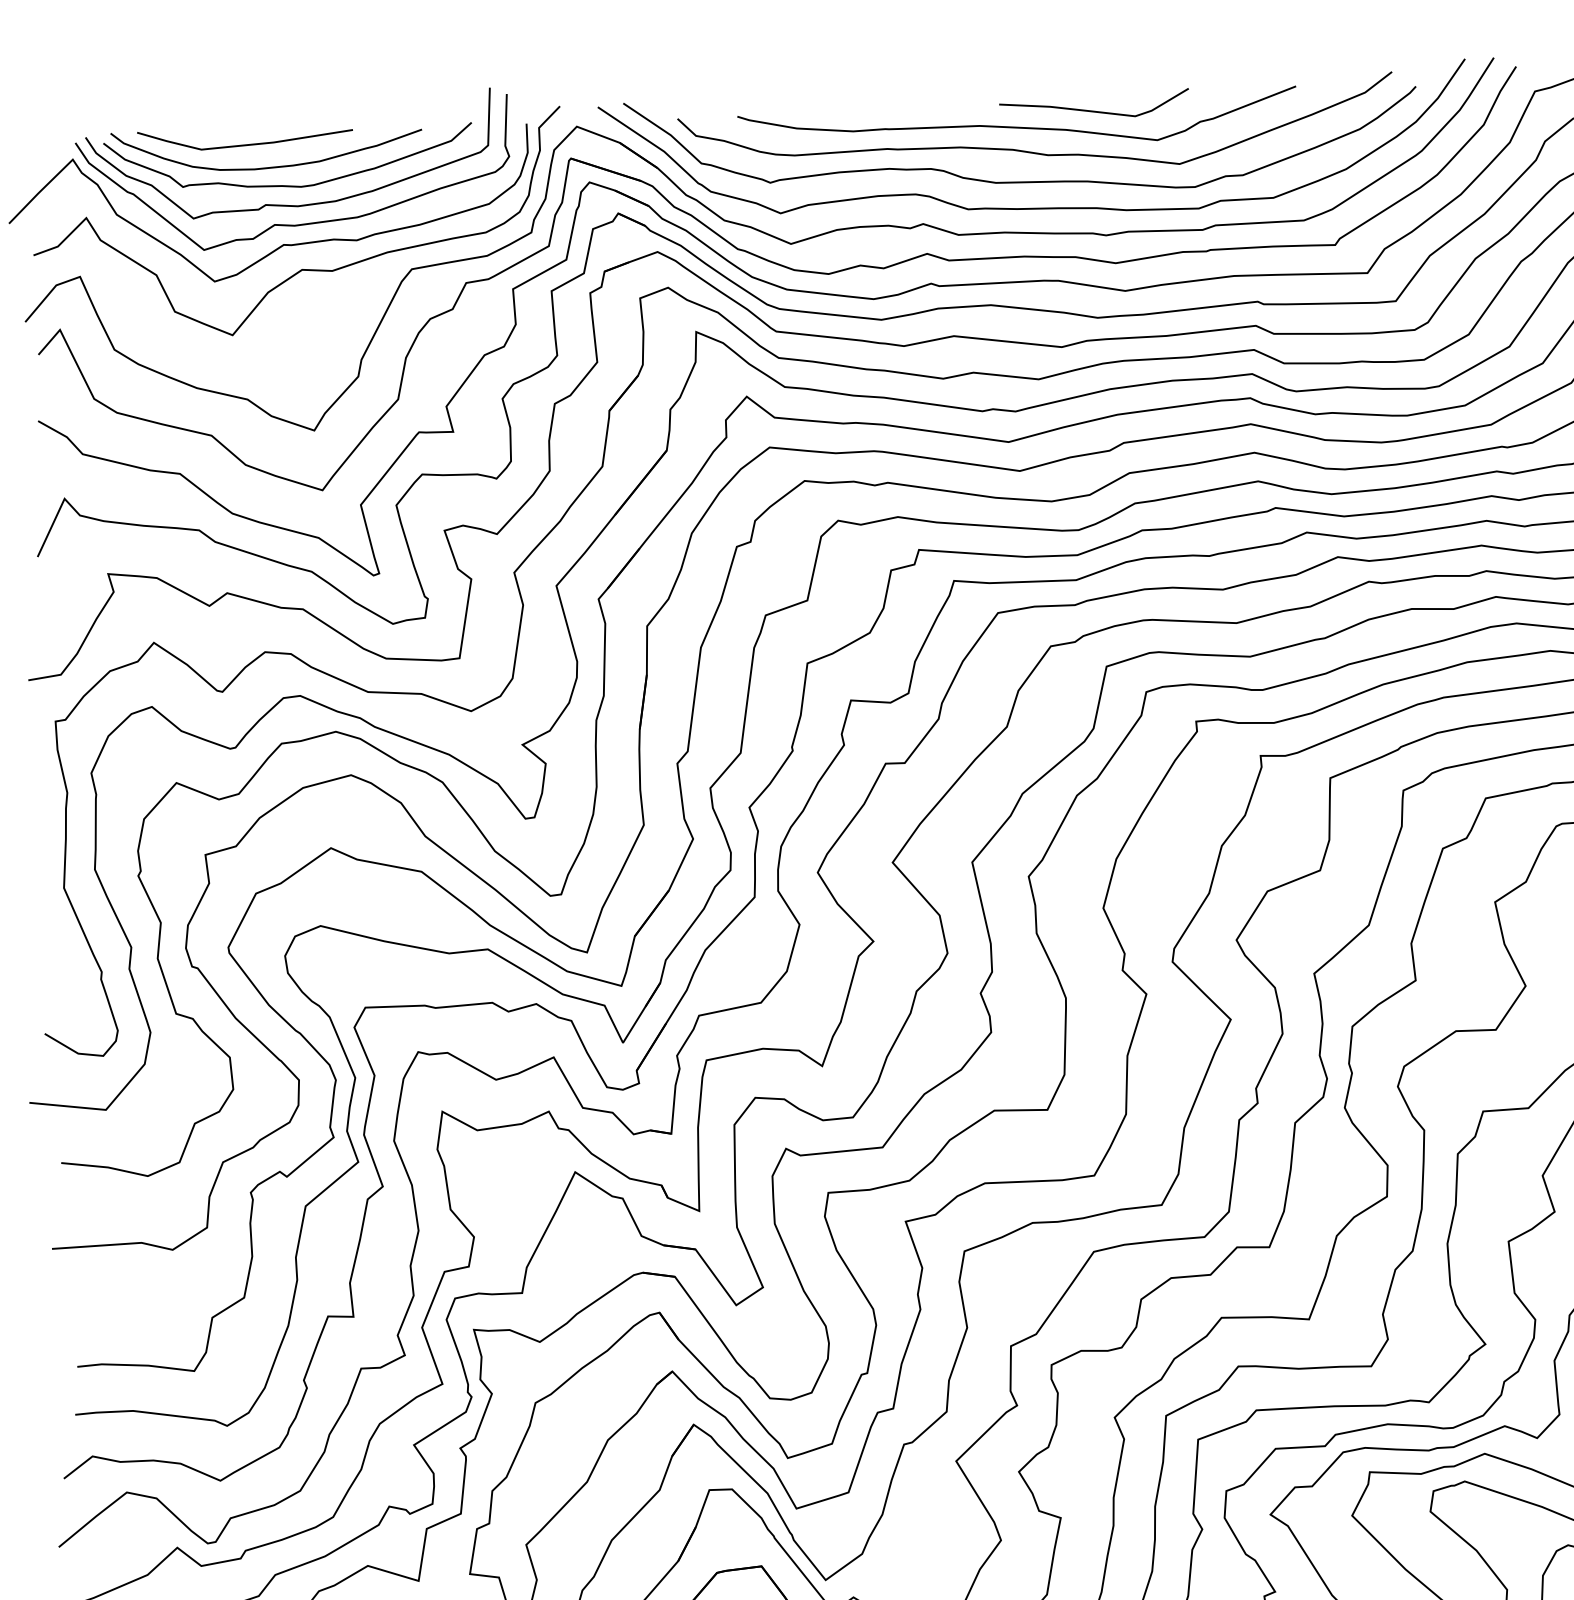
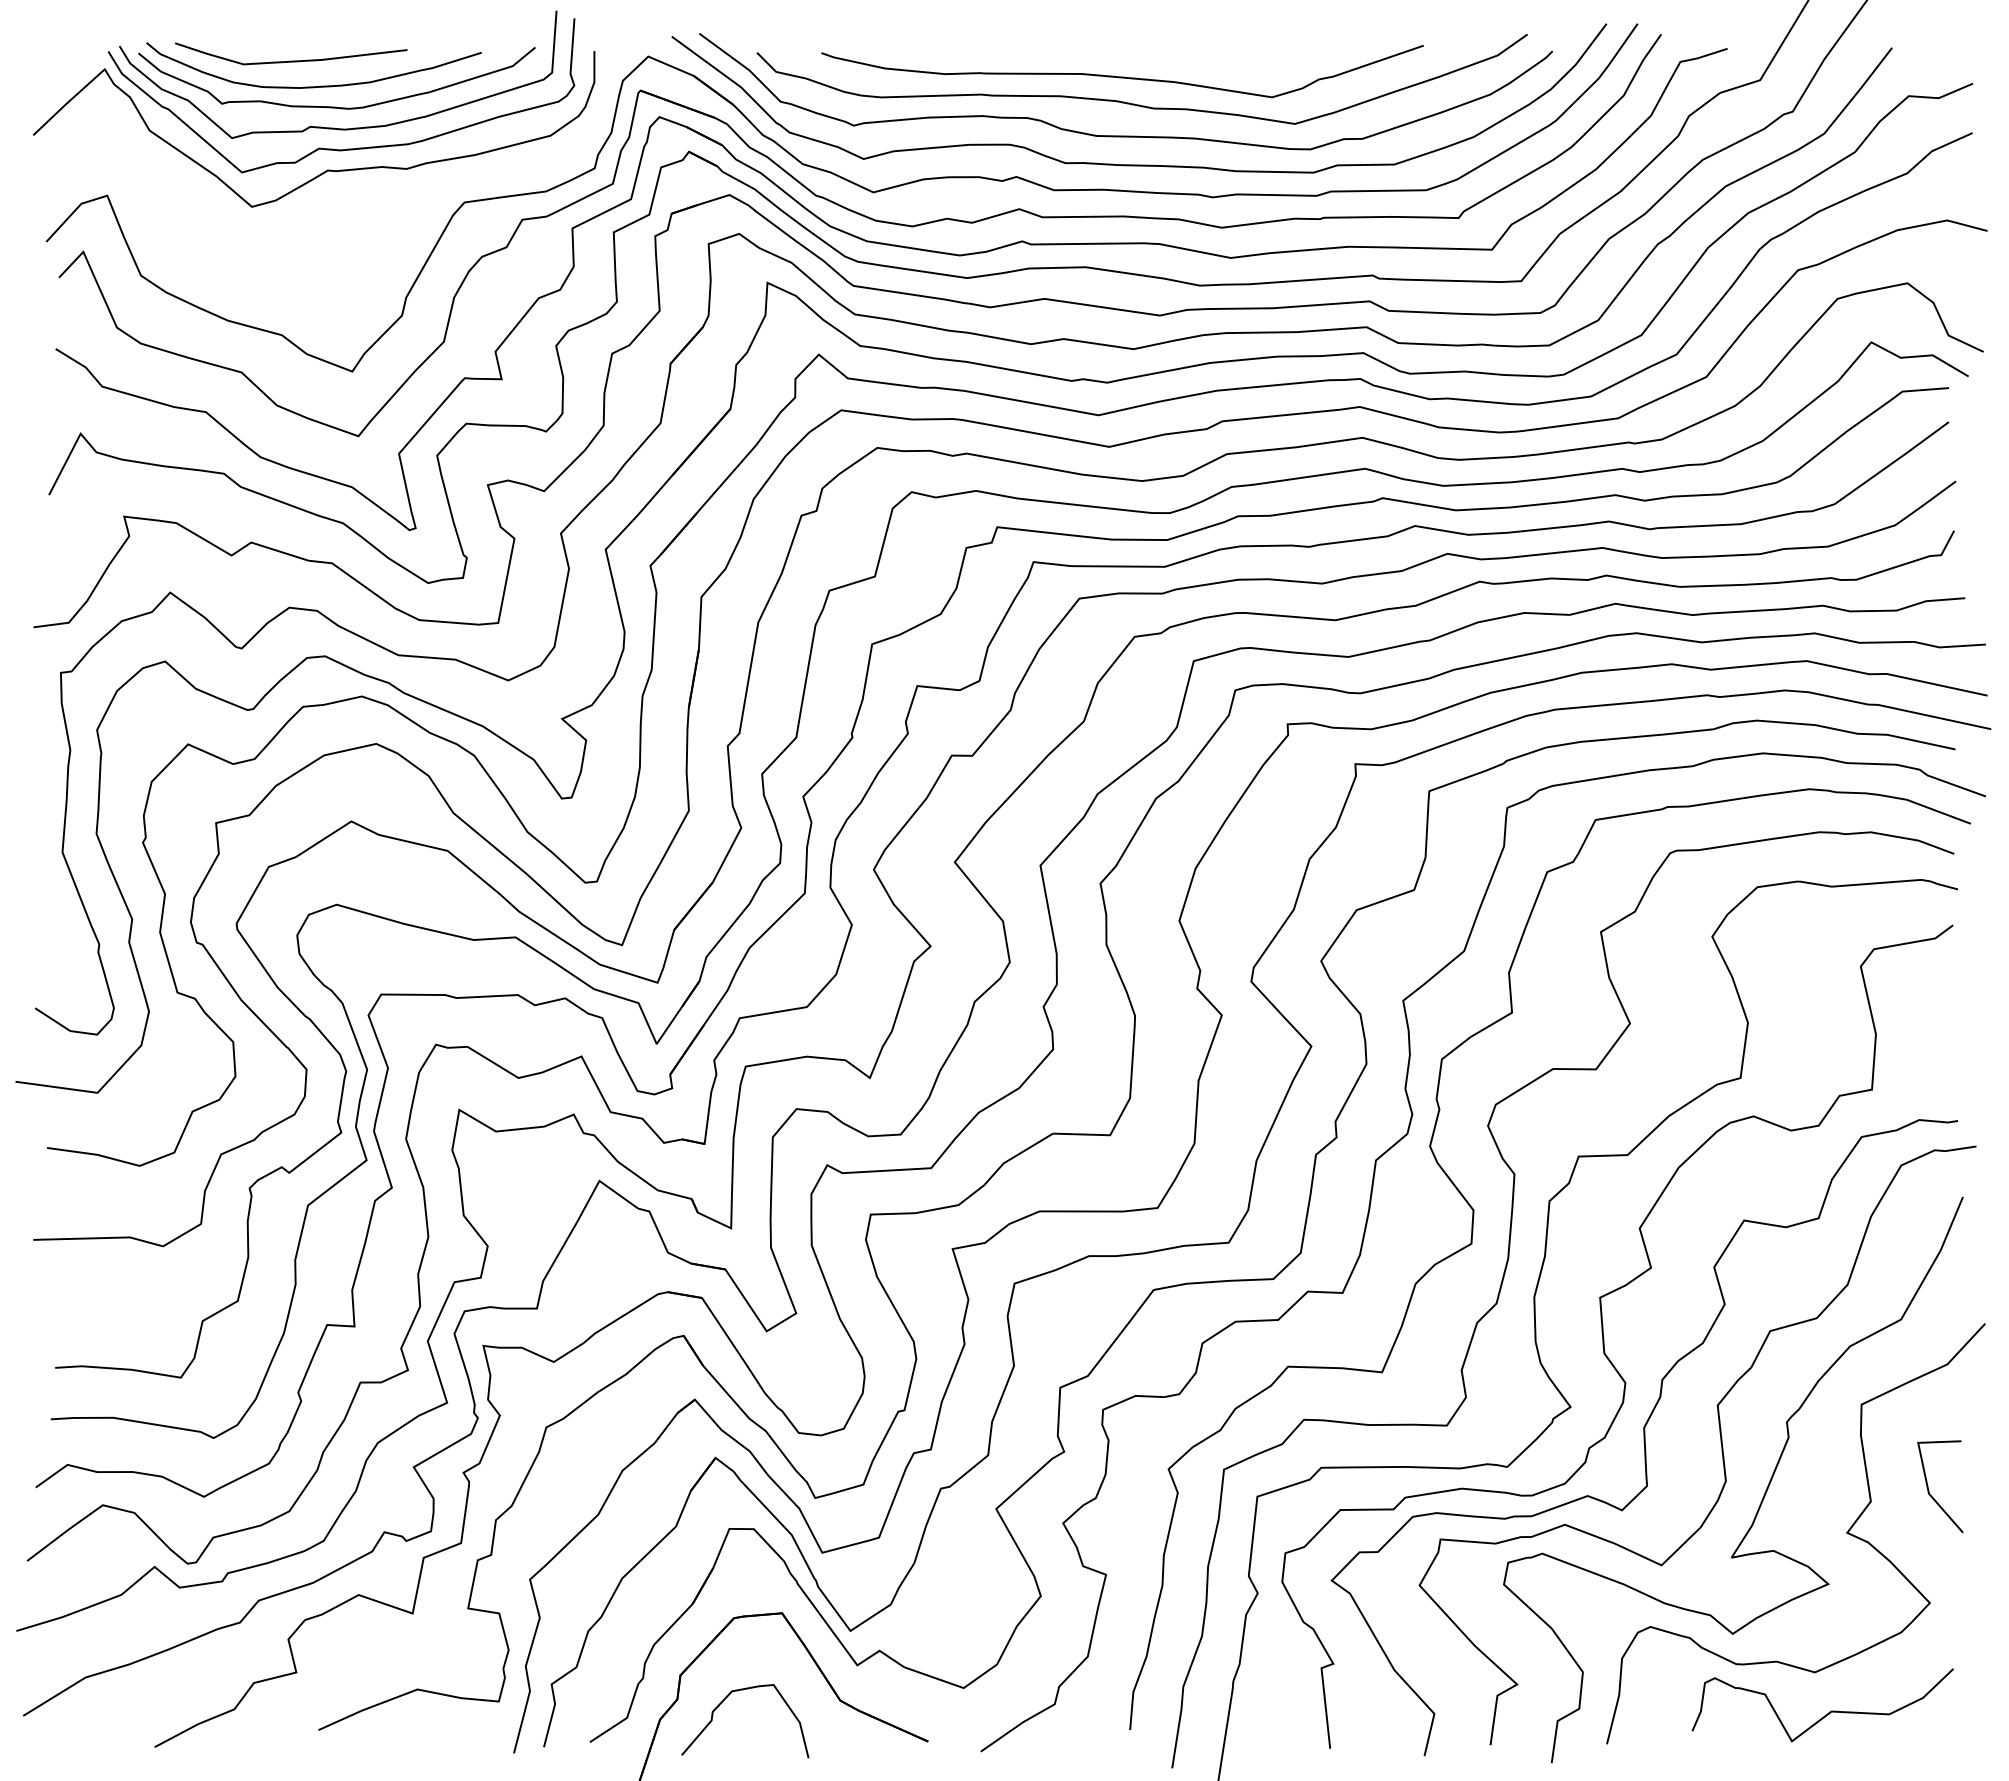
curve: (1094, 110) -> (1205, 62), removed
curve: (301, 269) -> (345, 197), removed

